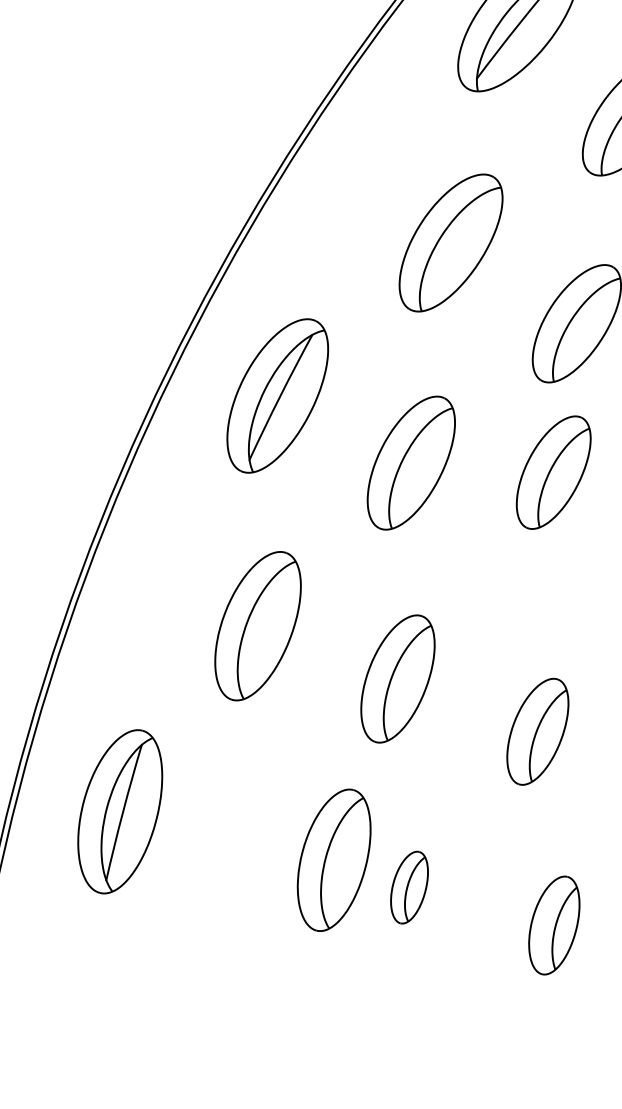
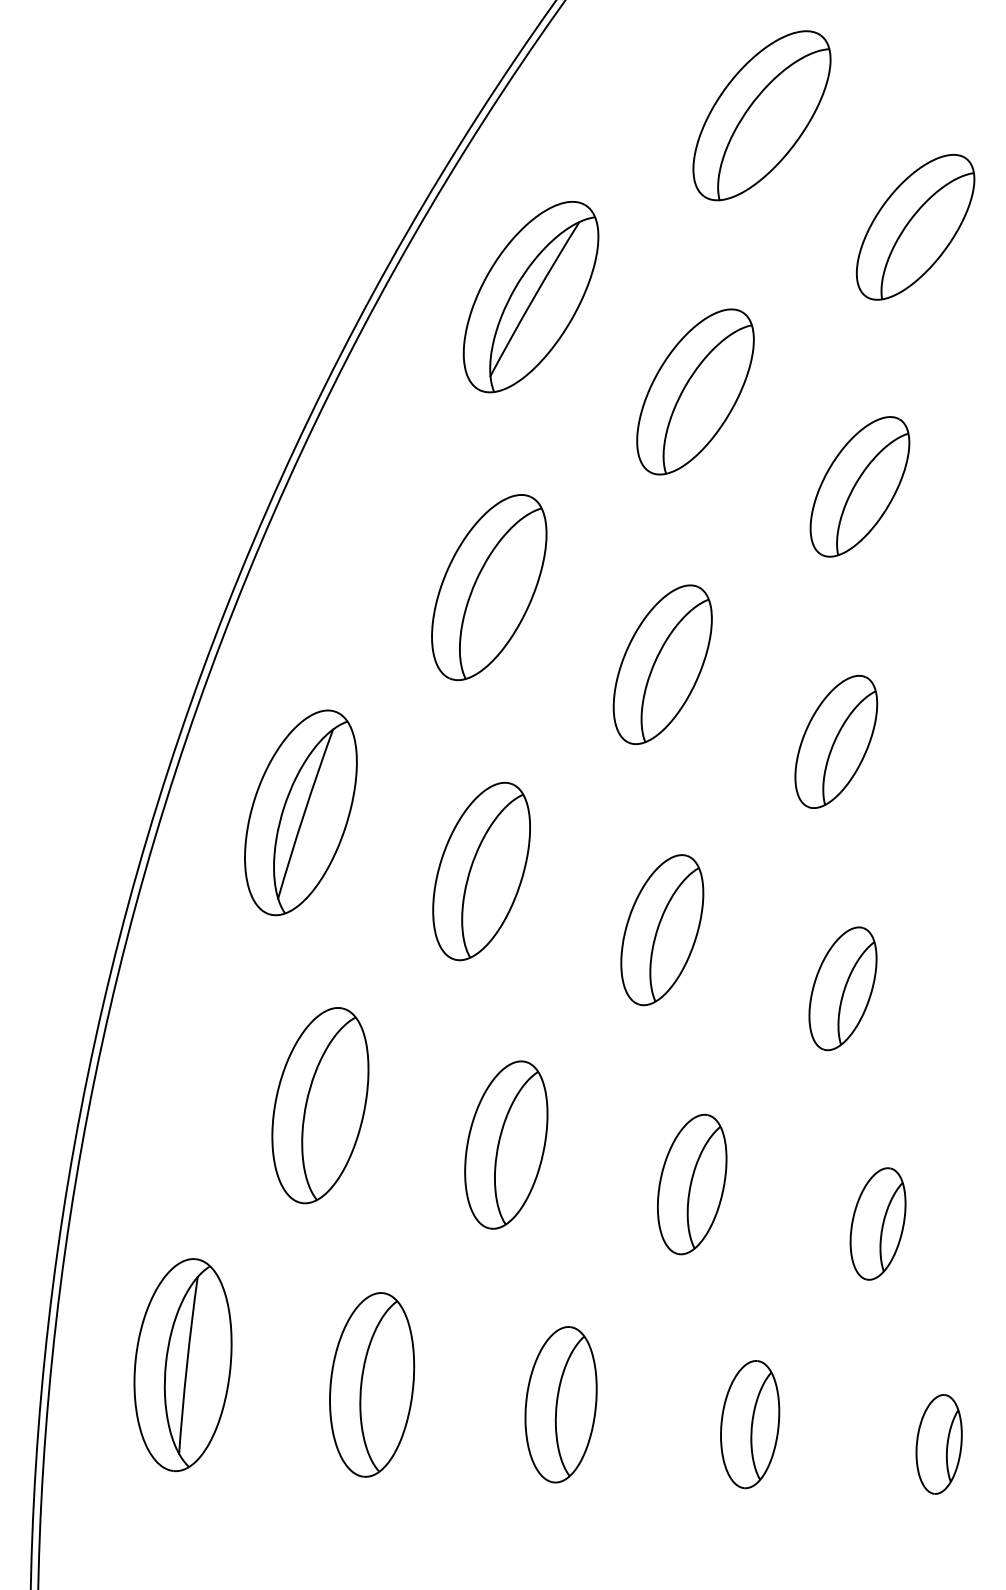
part: (553, 472) -> (662, 930), moved
part: (334, 859) -> (372, 1384), moved
part: (409, 887) -> (560, 1404), size x1.67

